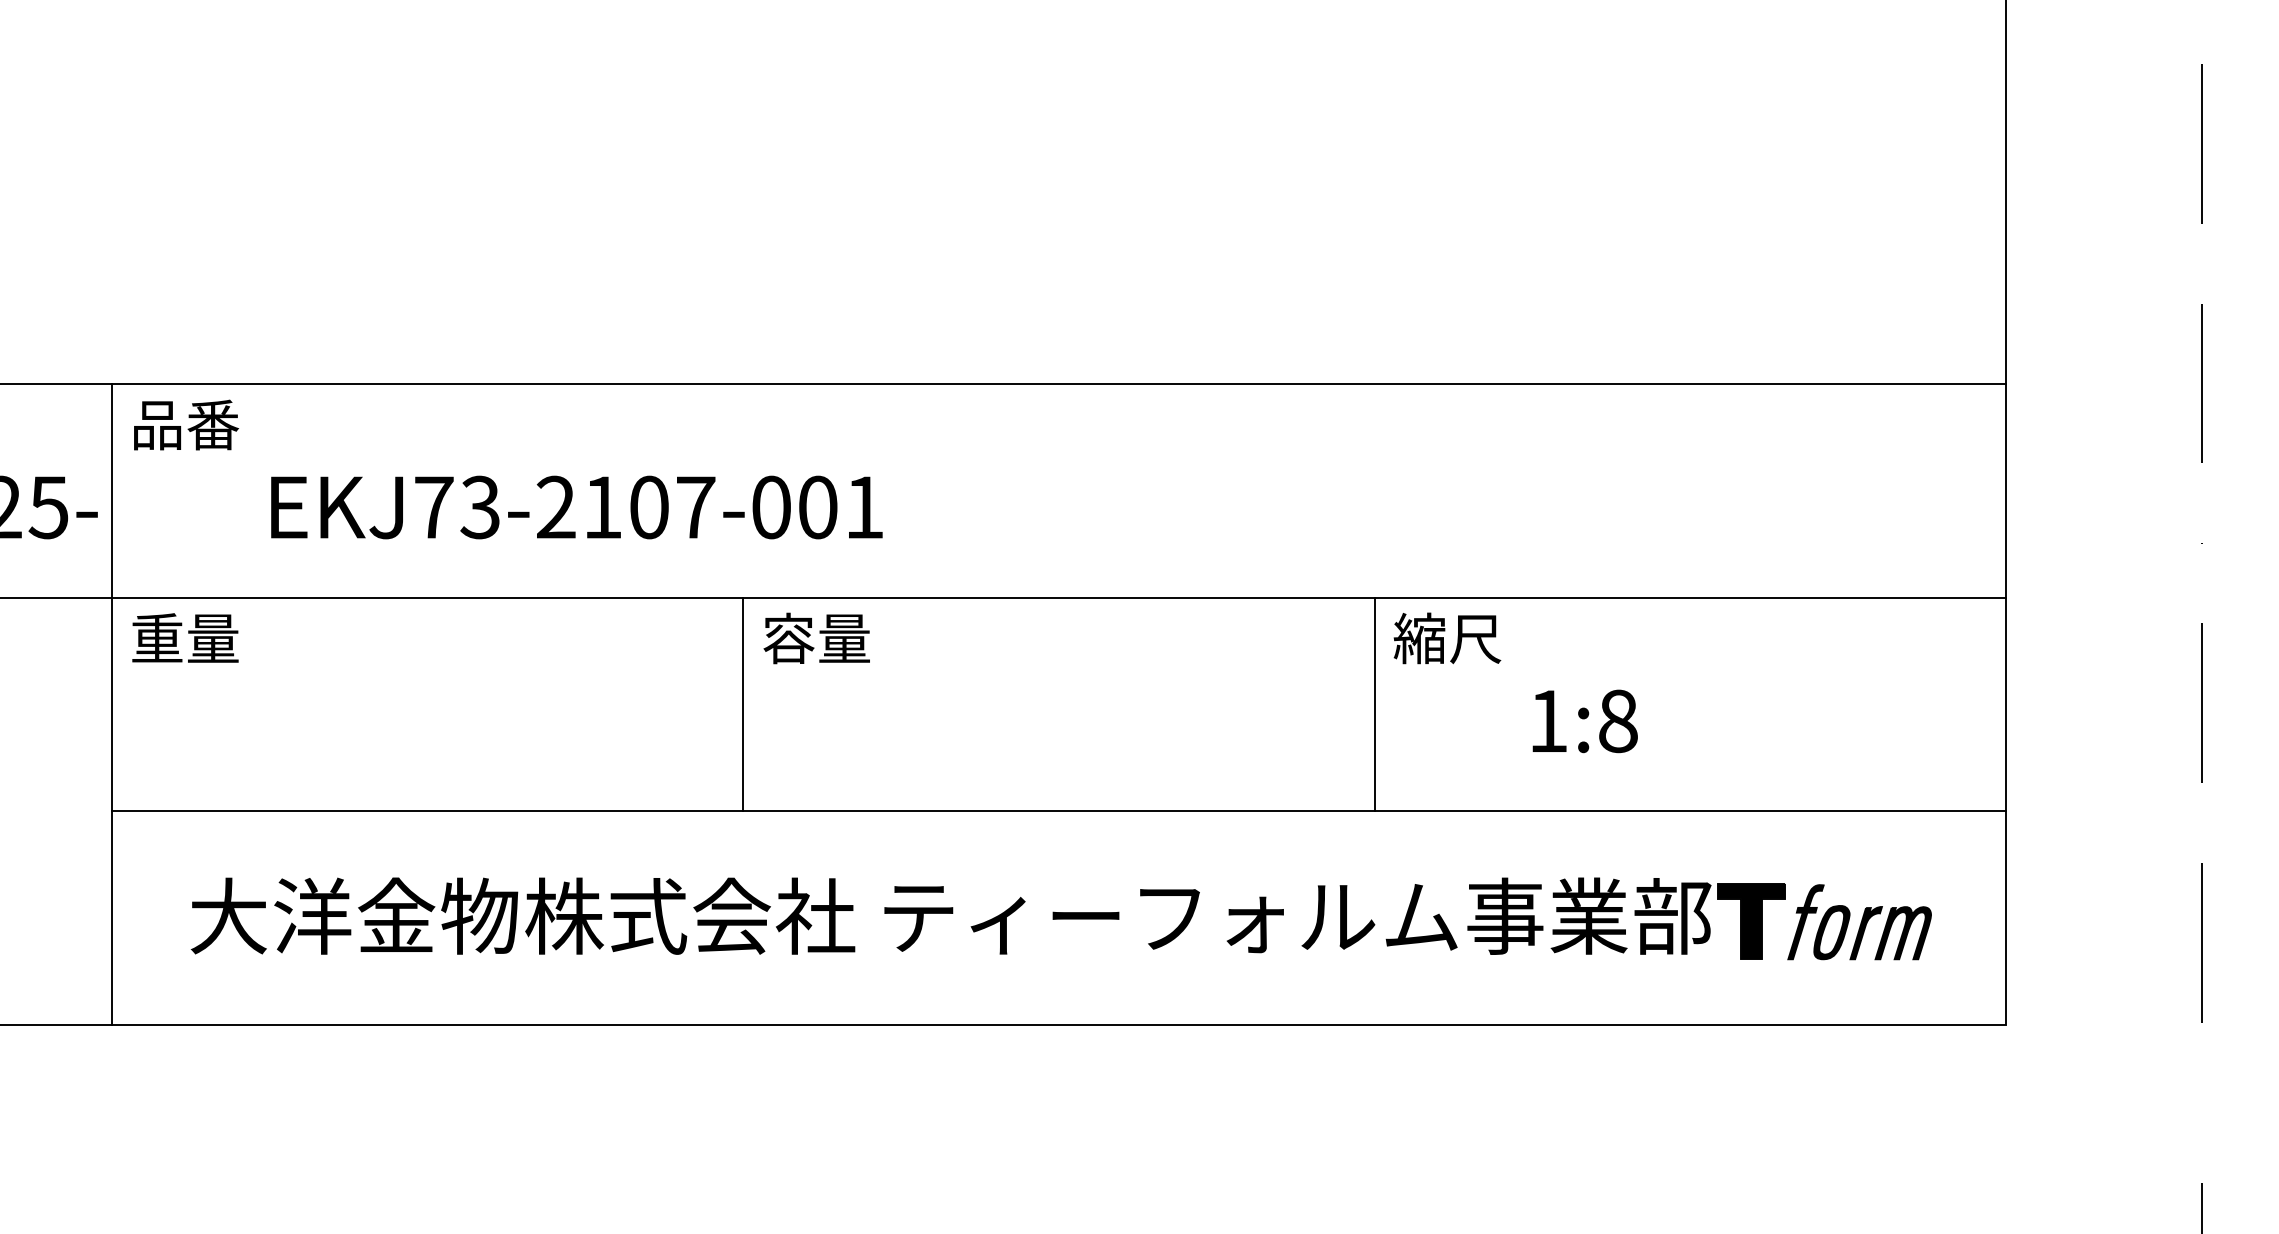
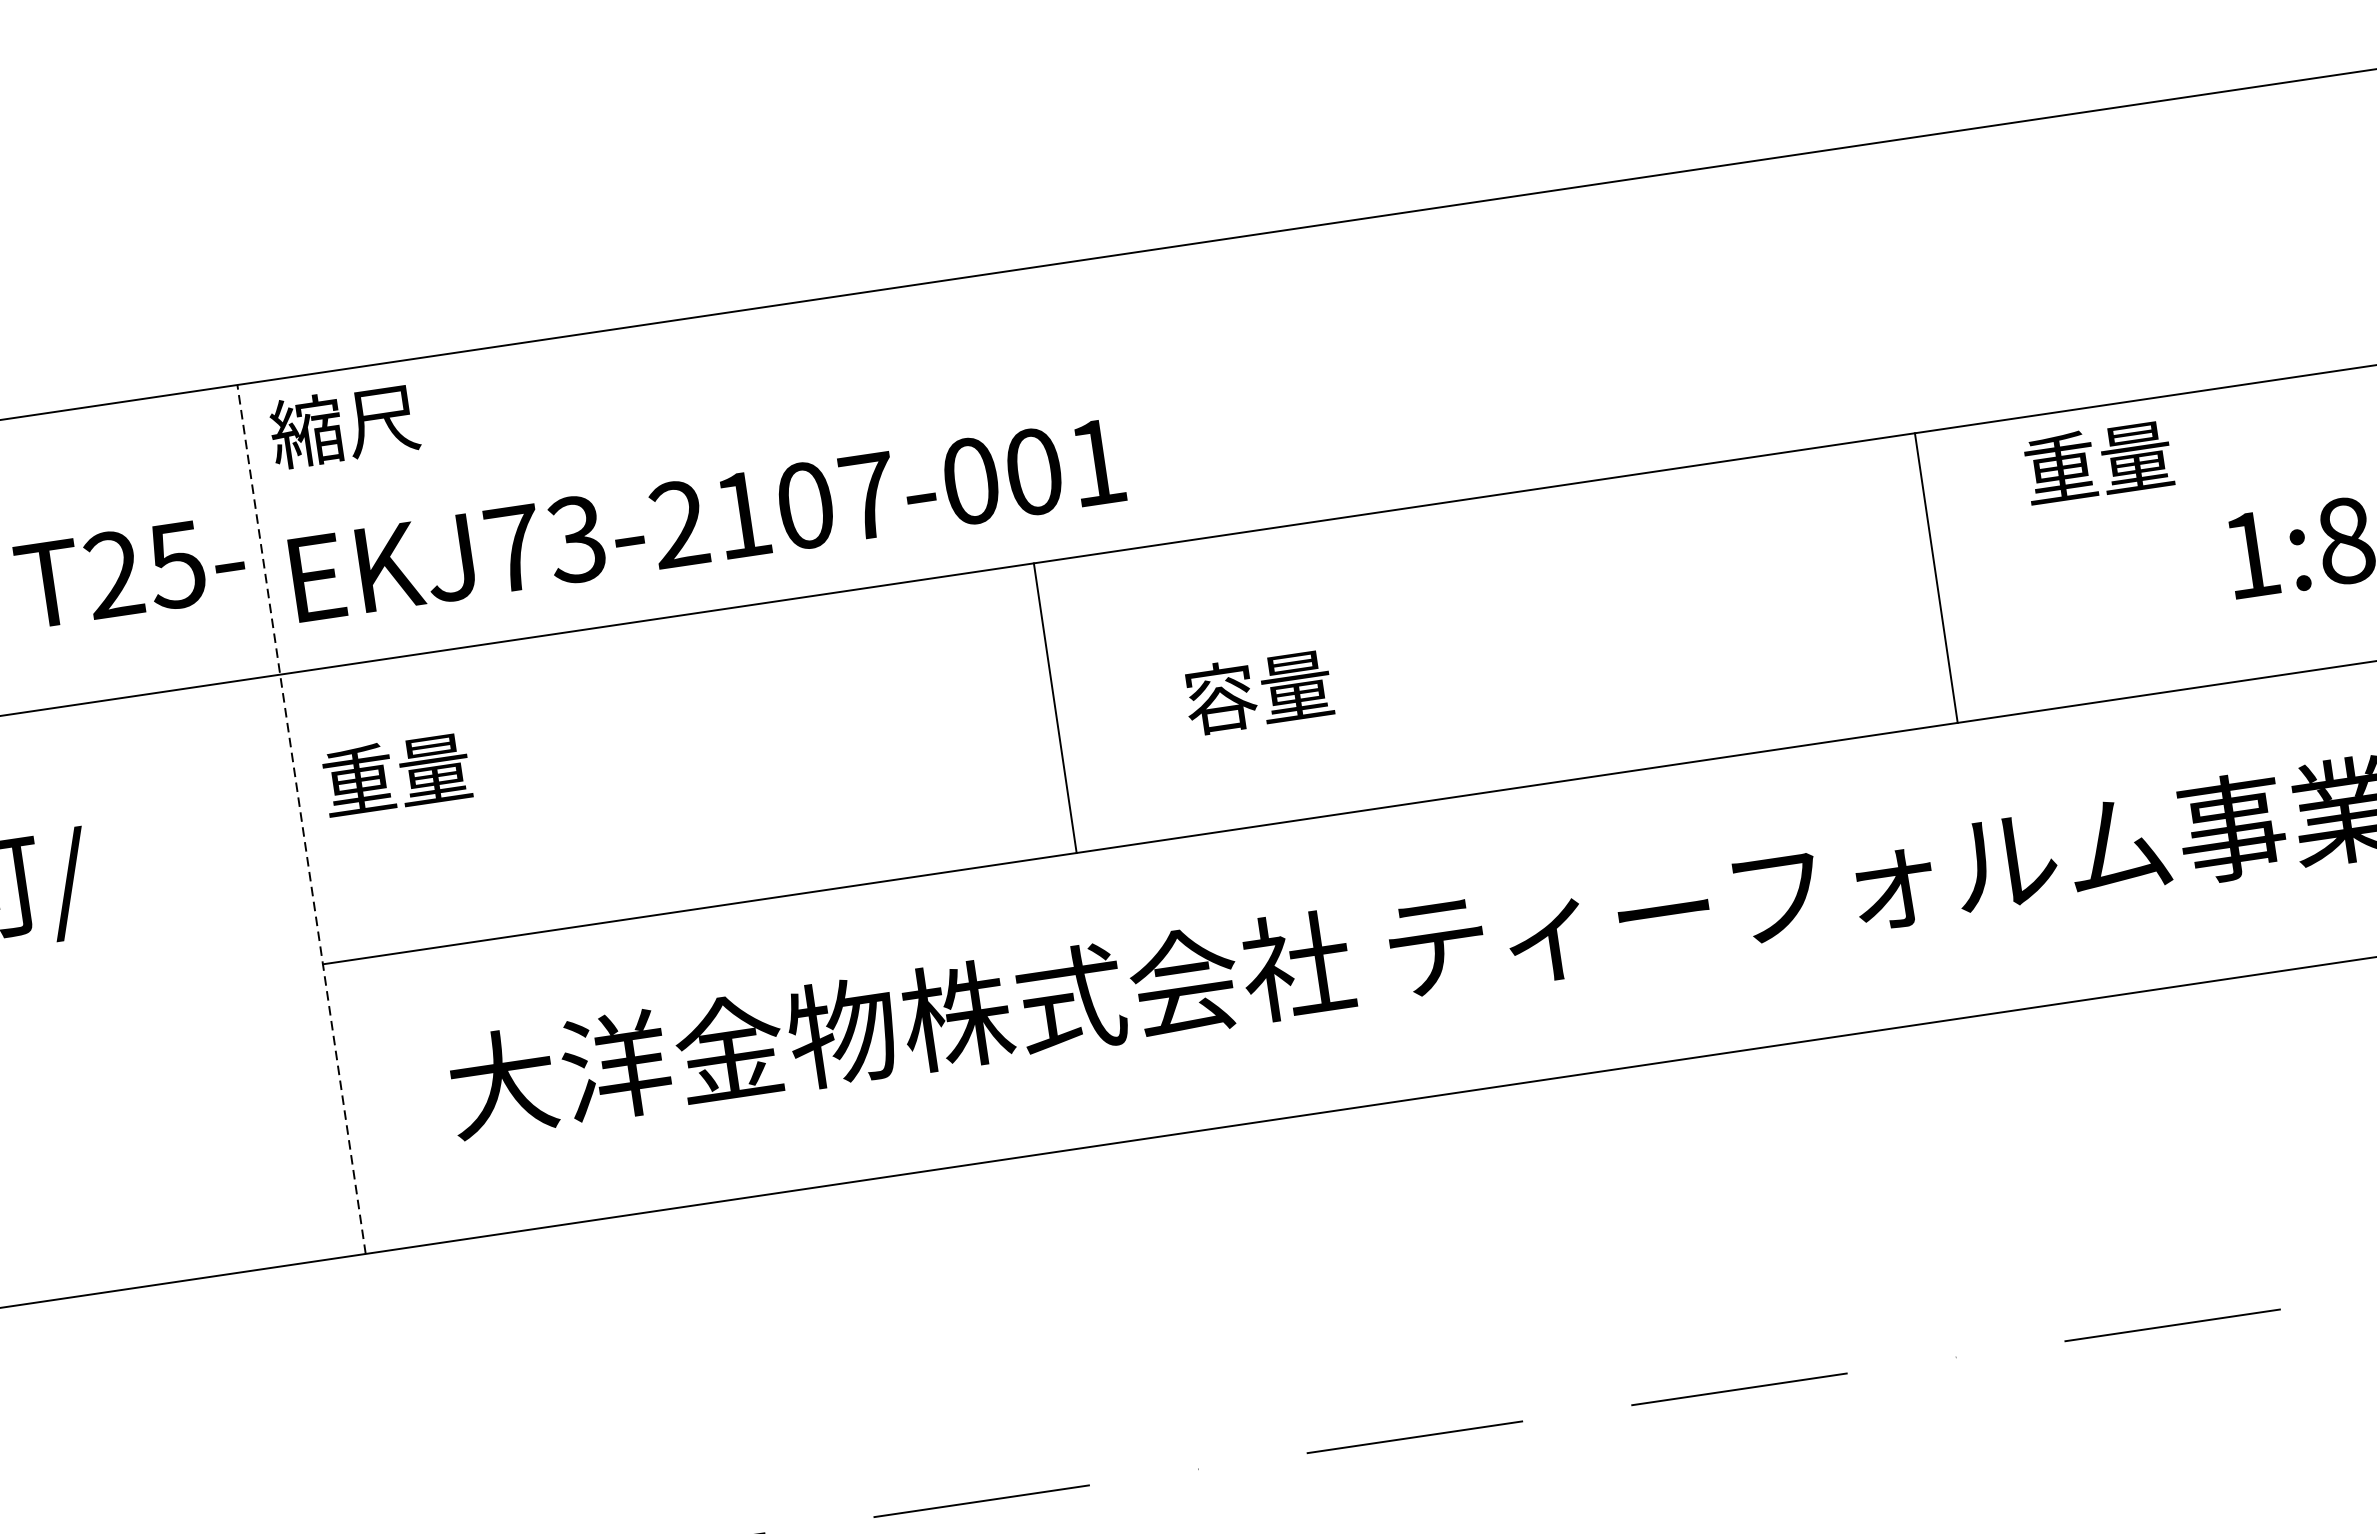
text: (185, 424) -> (345, 425), 品番 -> 縮尺
text: (576, 507) -> (706, 520), moved
text: (185, 637) -> (396, 773), moved
text: (816, 638) -> (1258, 692), moved
text: (1447, 638) -> (2097, 462), 縮尺 -> 重量
line: (111, 704) -> (301, 819), solid -> dashed
line: (743, 704) -> (1055, 708), moved
line: (1374, 704) -> (1936, 578), moved

